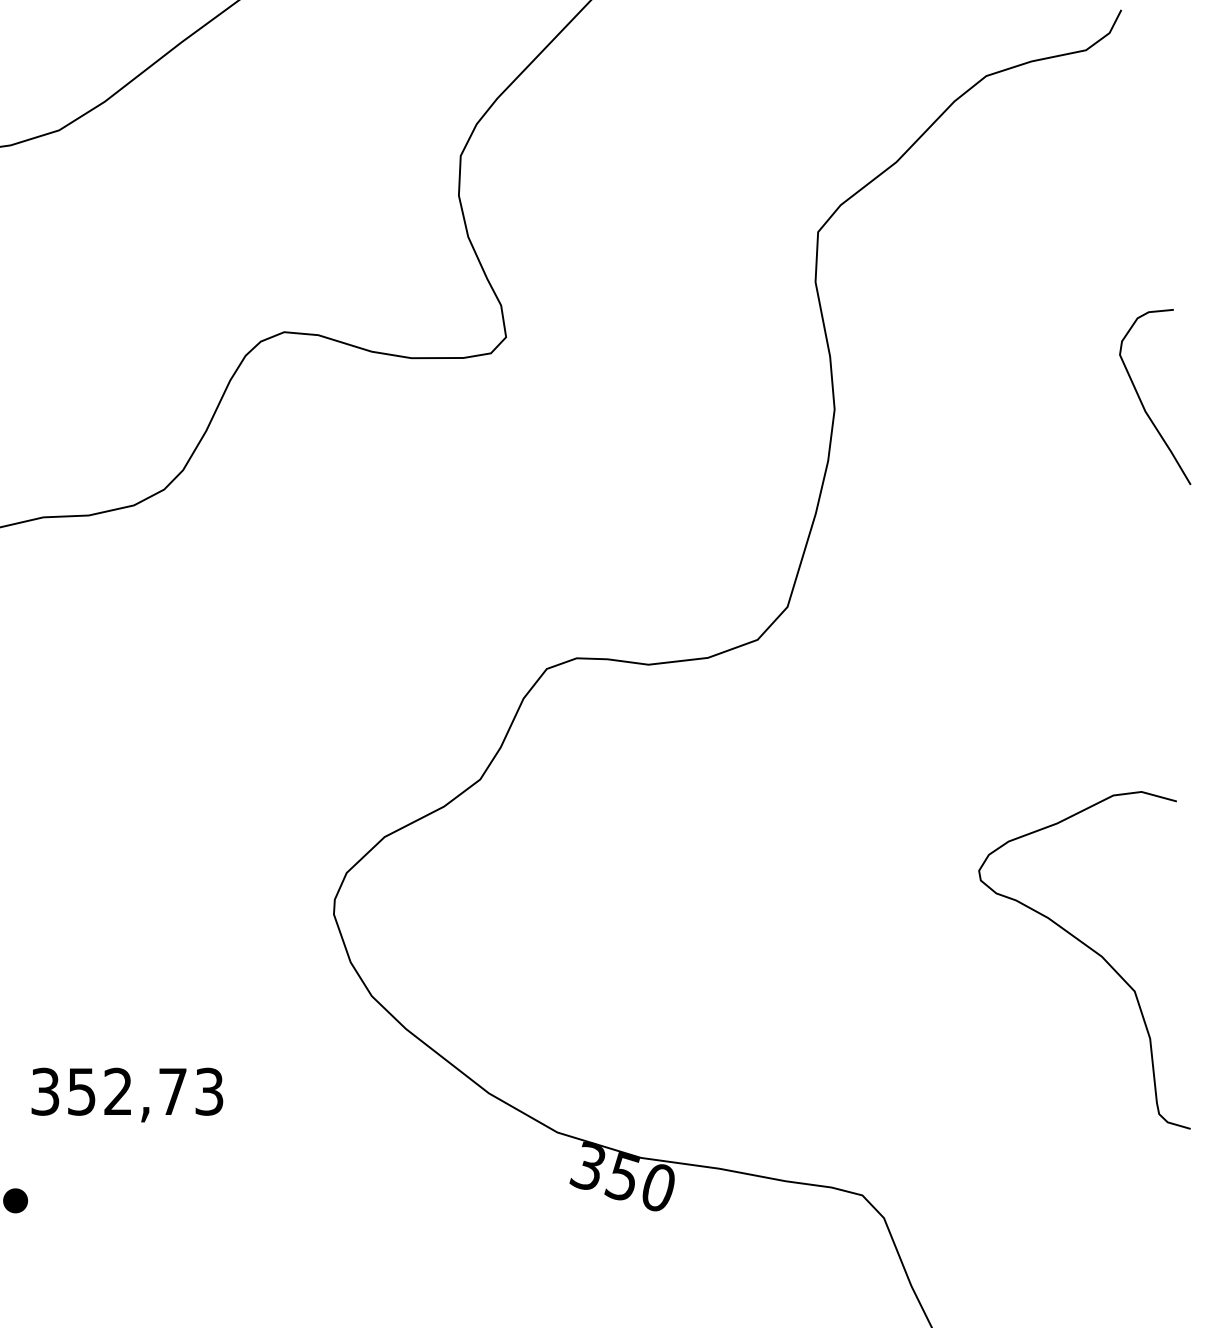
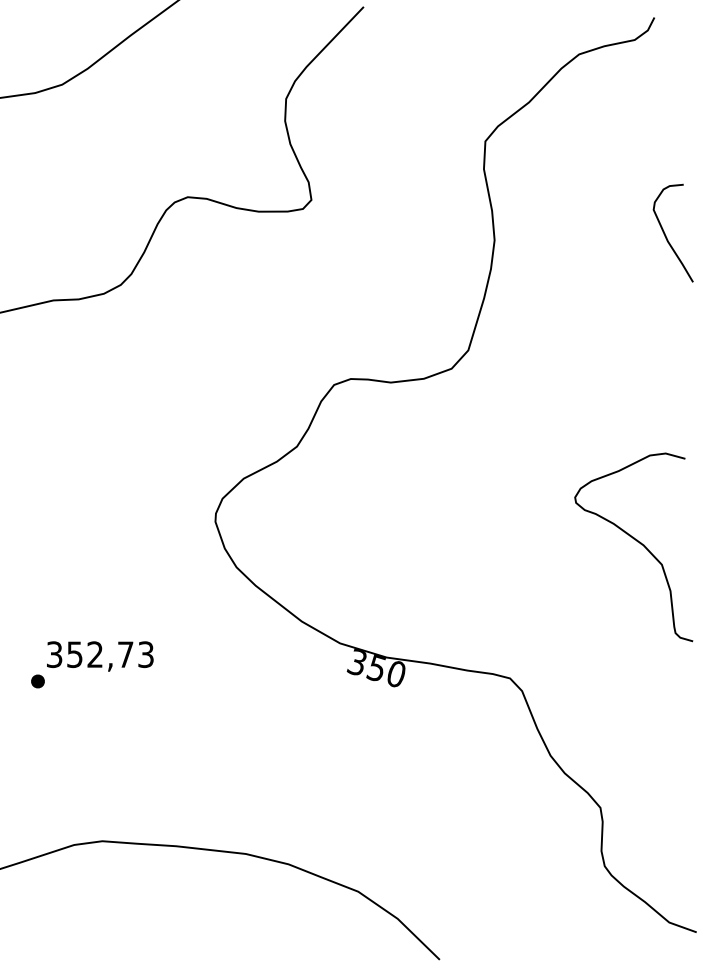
text: (127, 1095) -> (100, 656), moved

